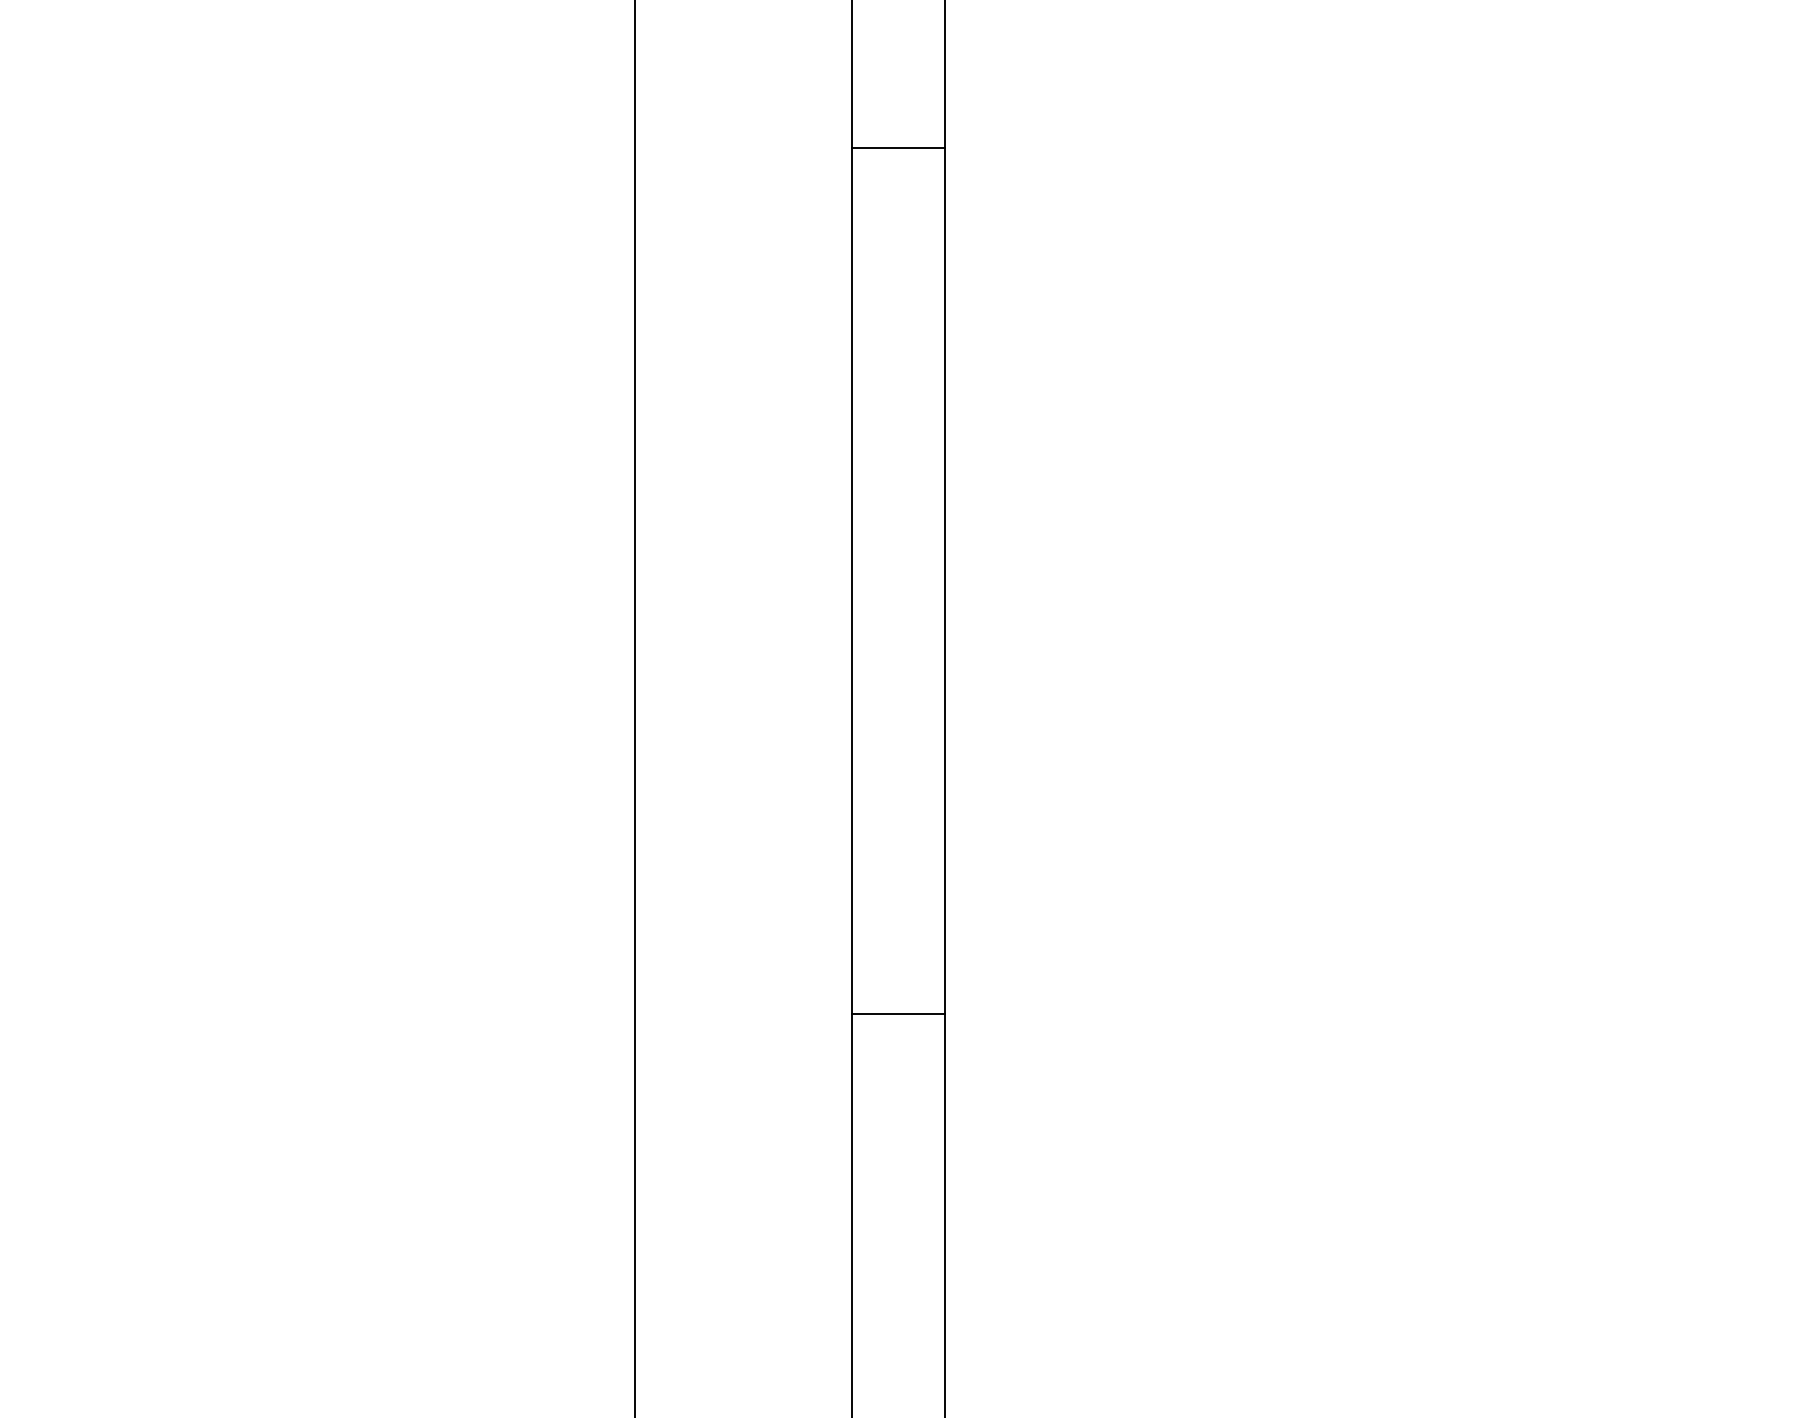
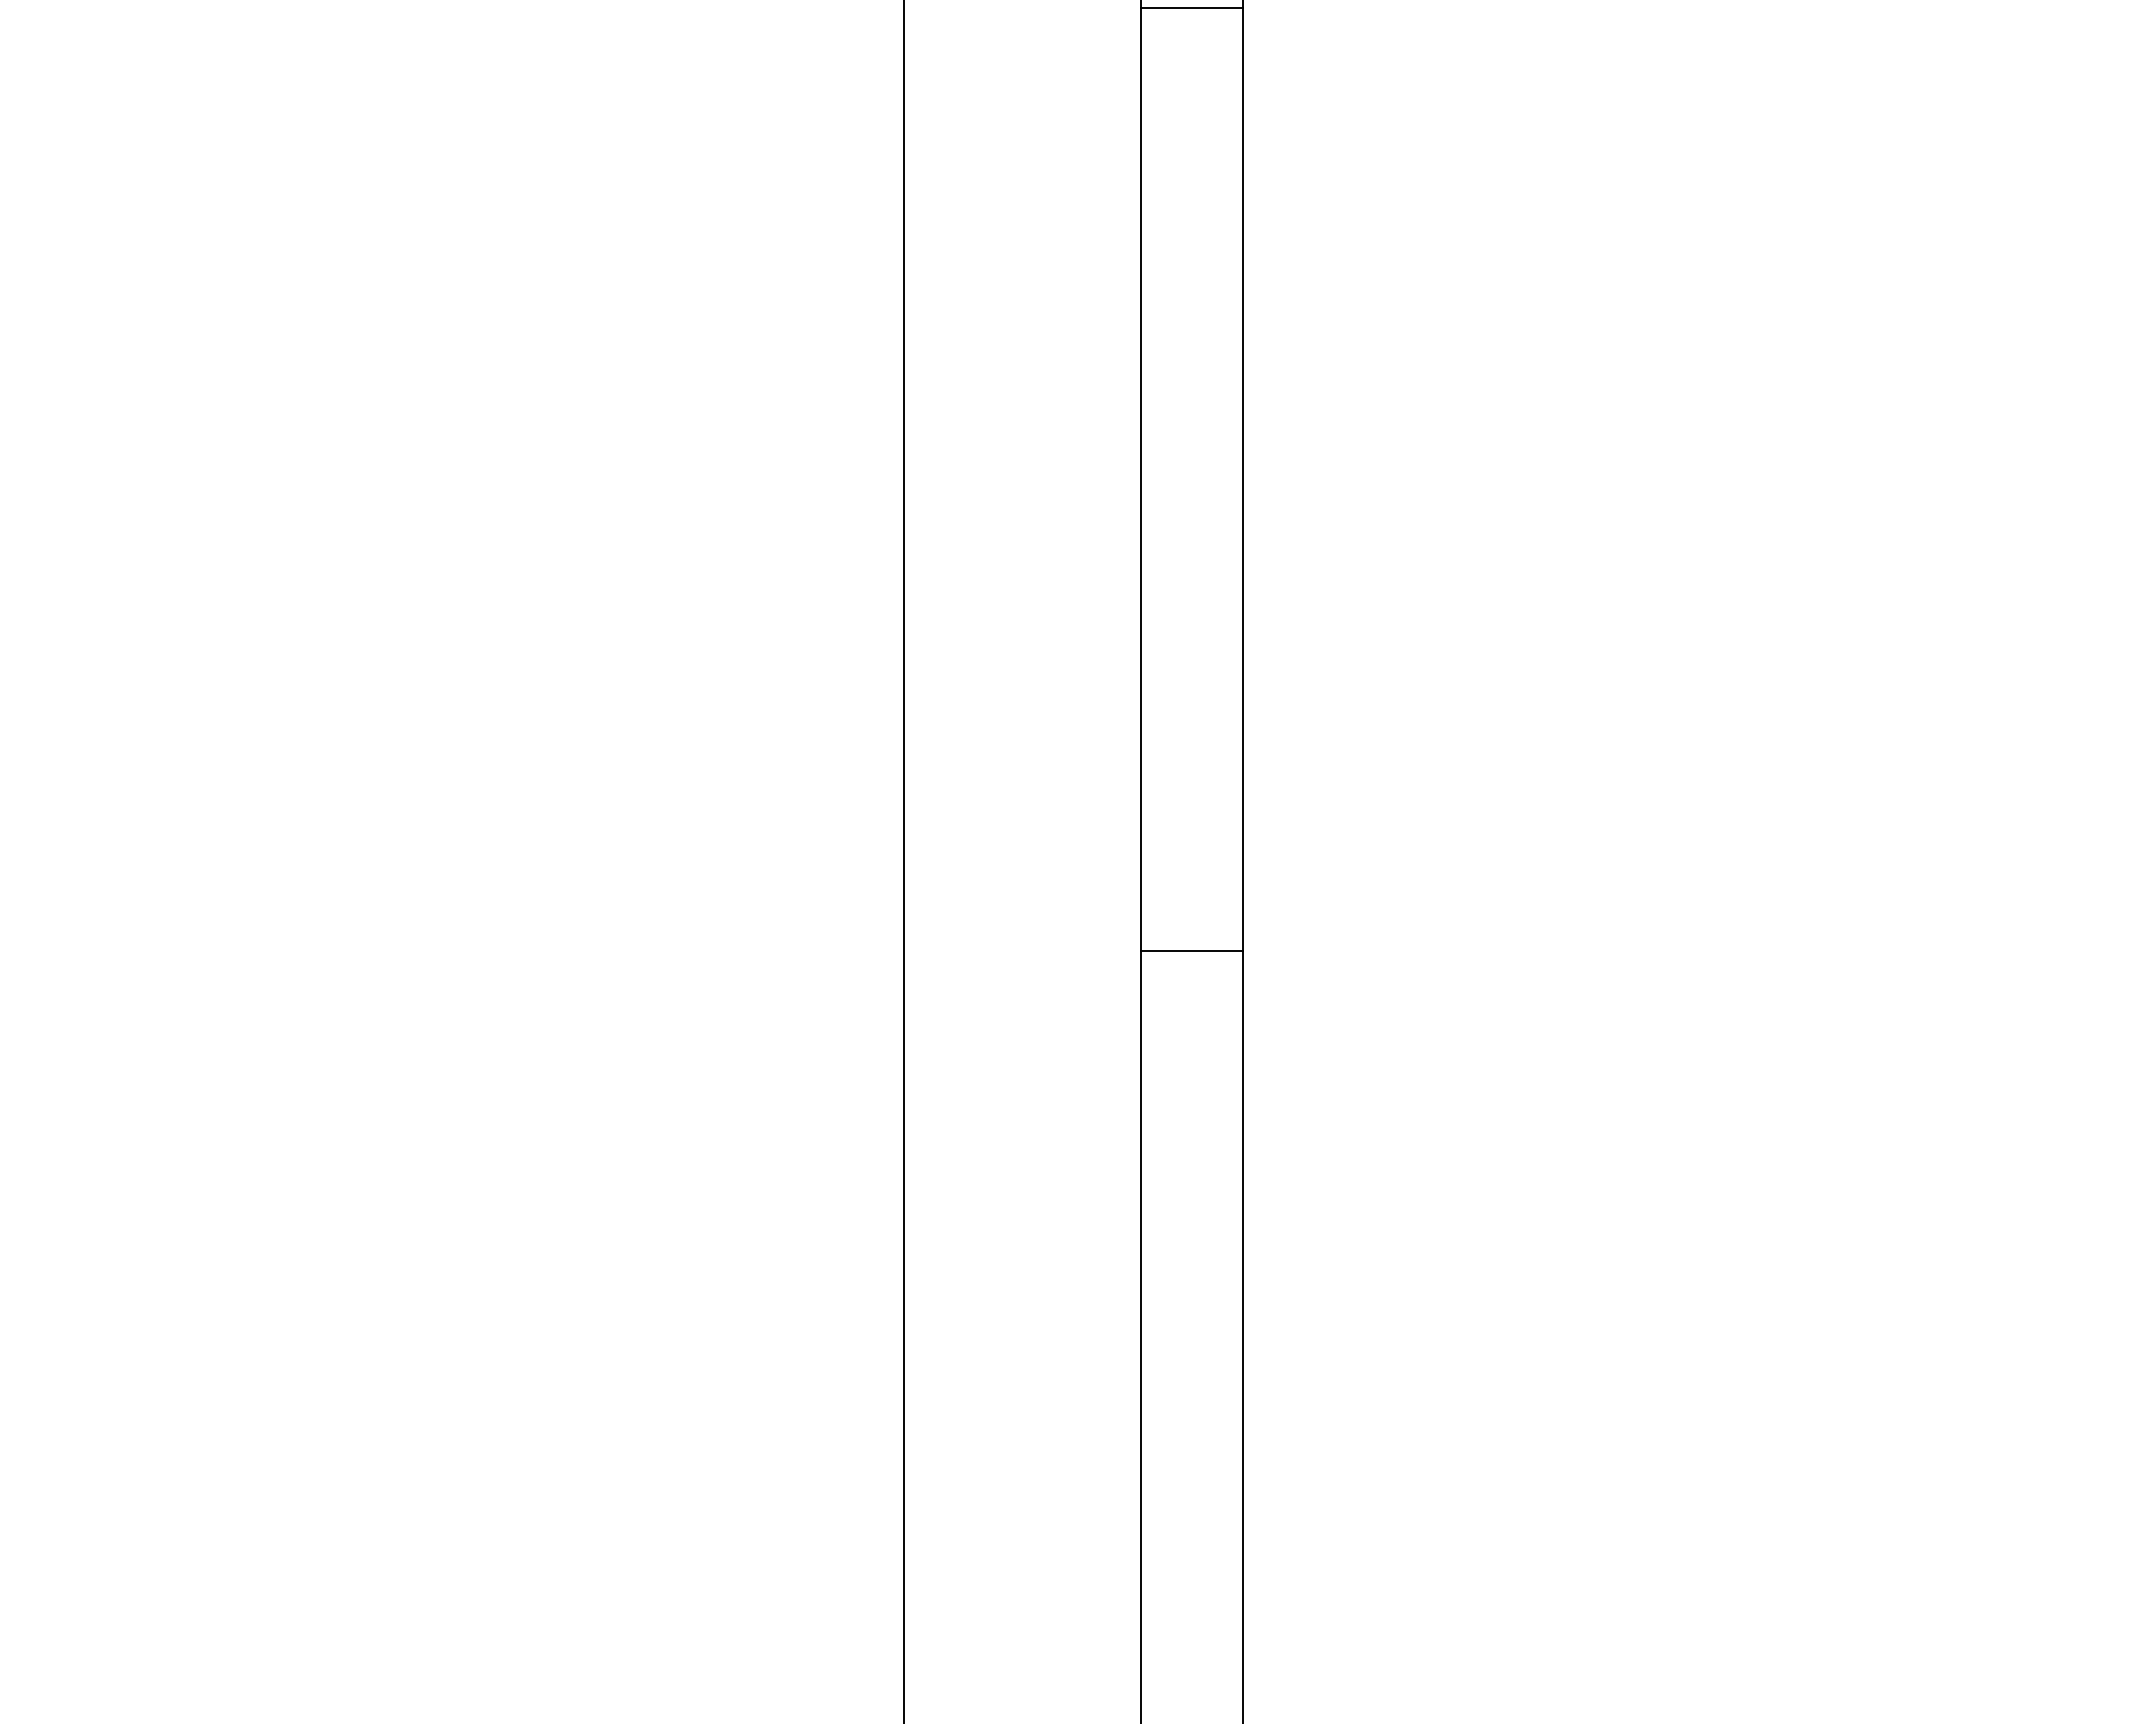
line: (898, 148) -> (1192, 8), moved
line: (898, 1014) -> (1192, 951), moved

